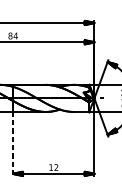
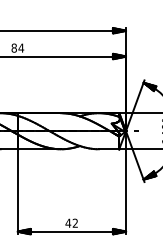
line: (12, 144) -> (17, 192), dashed -> solid
text: (51, 166) -> (68, 222), 12 -> 42

